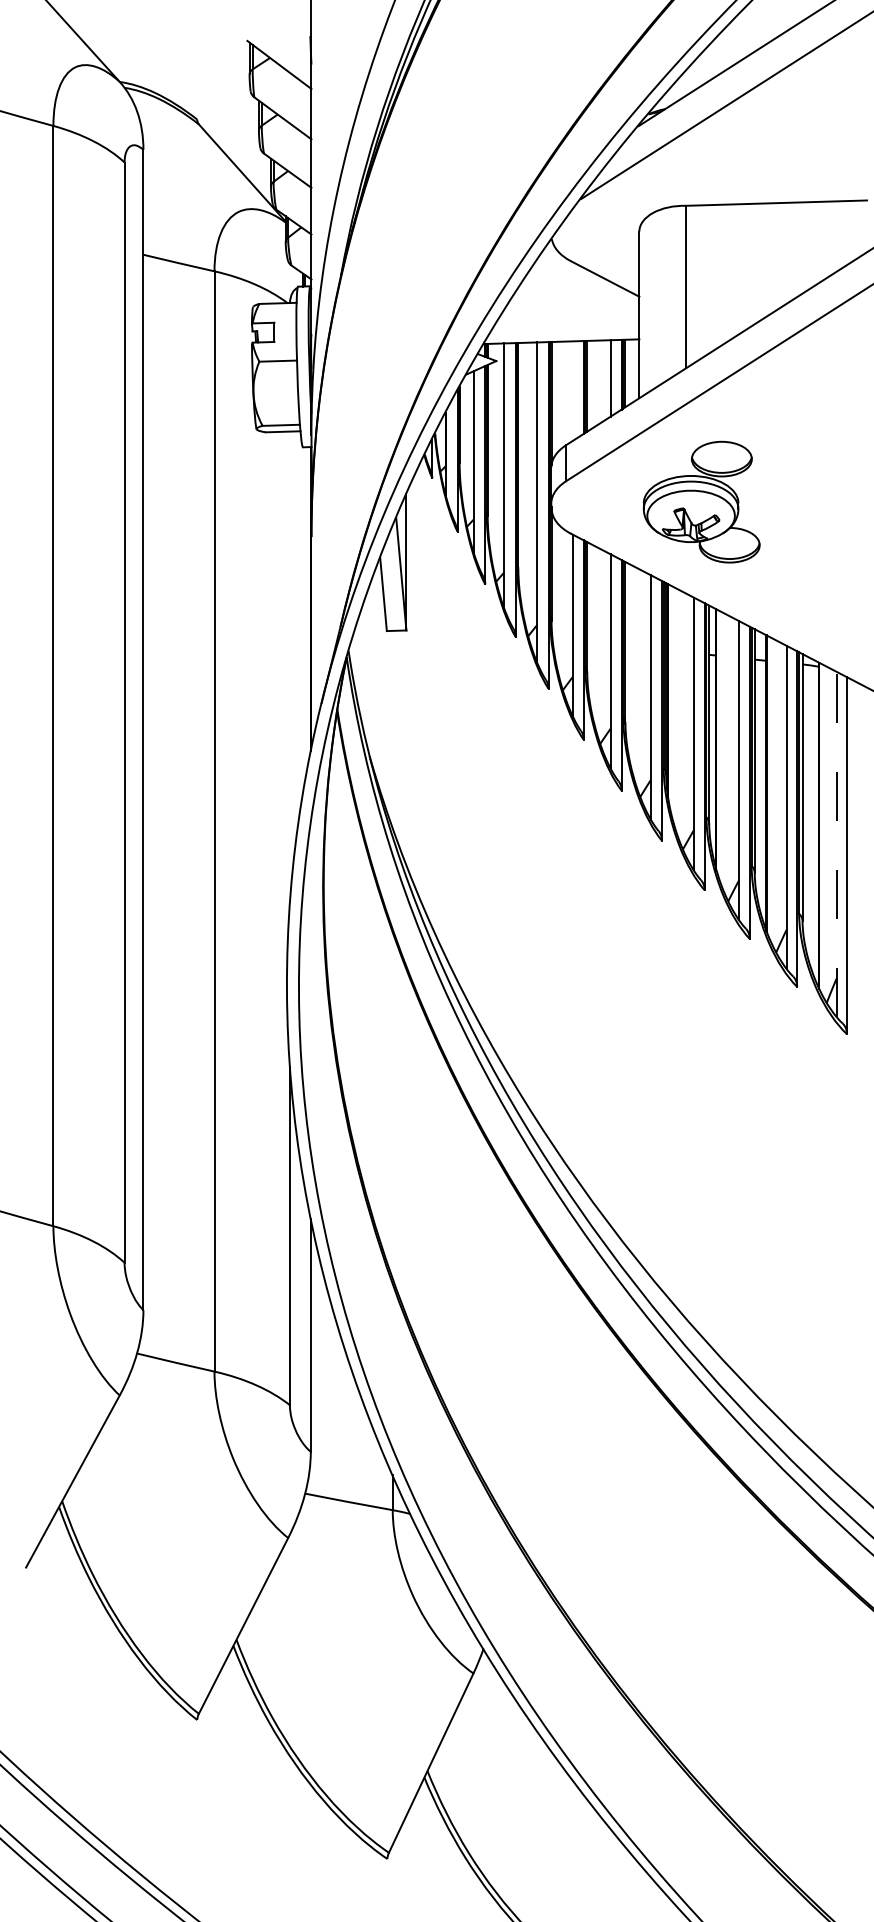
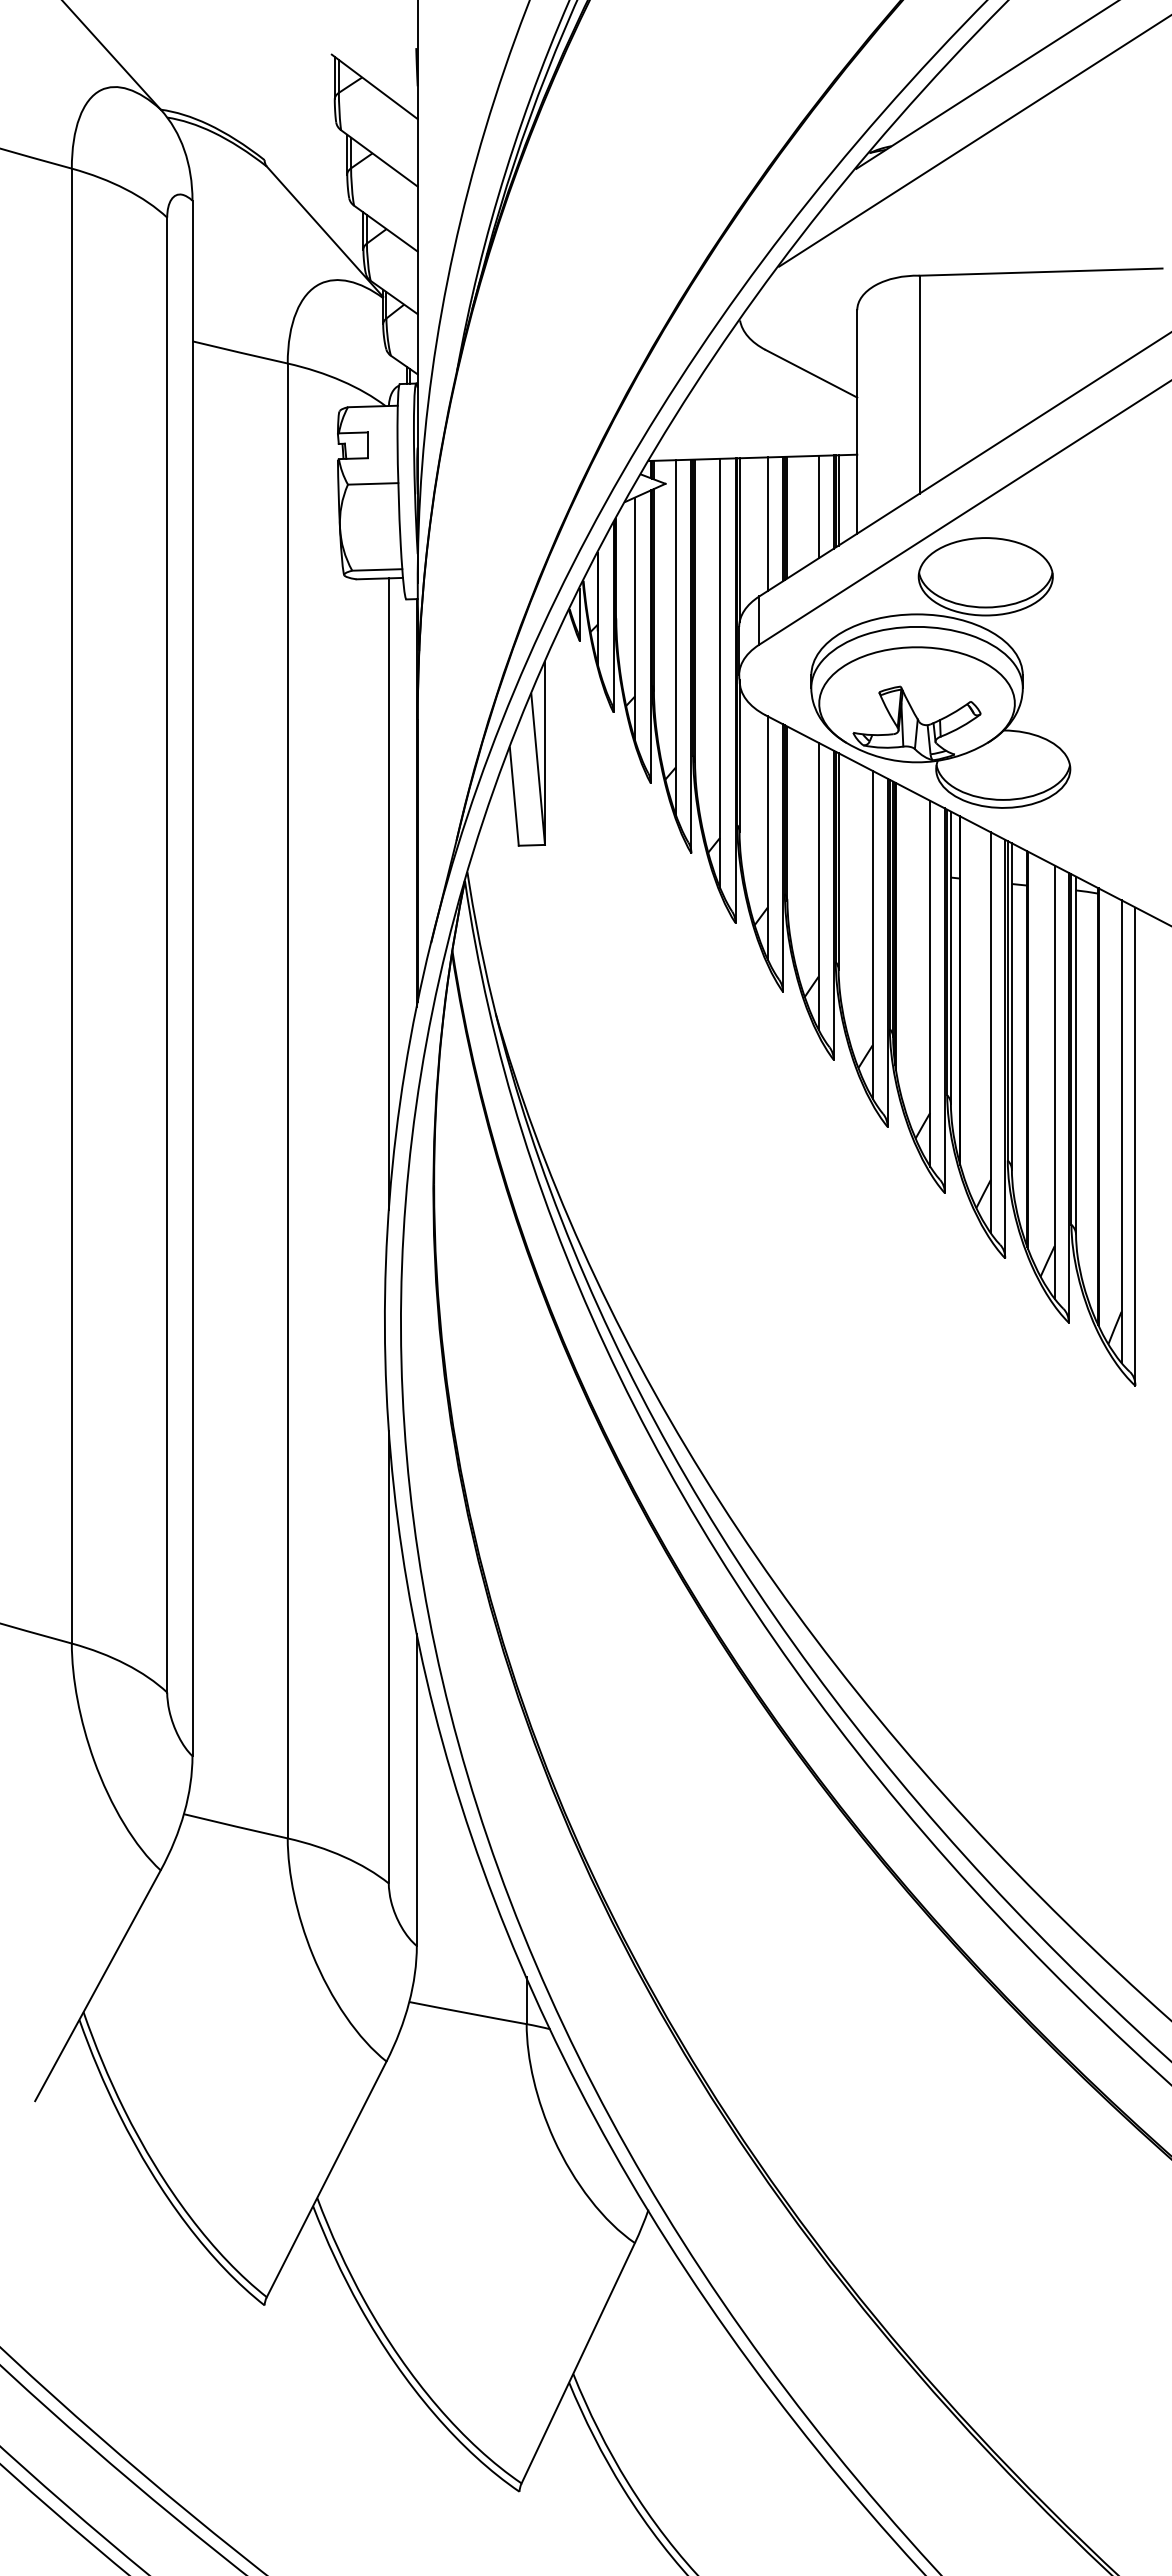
line: (572, 391) -> (767, 524), added
part: (701, 501) -> (940, 672), size x1.67
line: (289, 666) -> (388, 893), added
line: (836, 844) -> (1121, 1131), dashed -> solid

